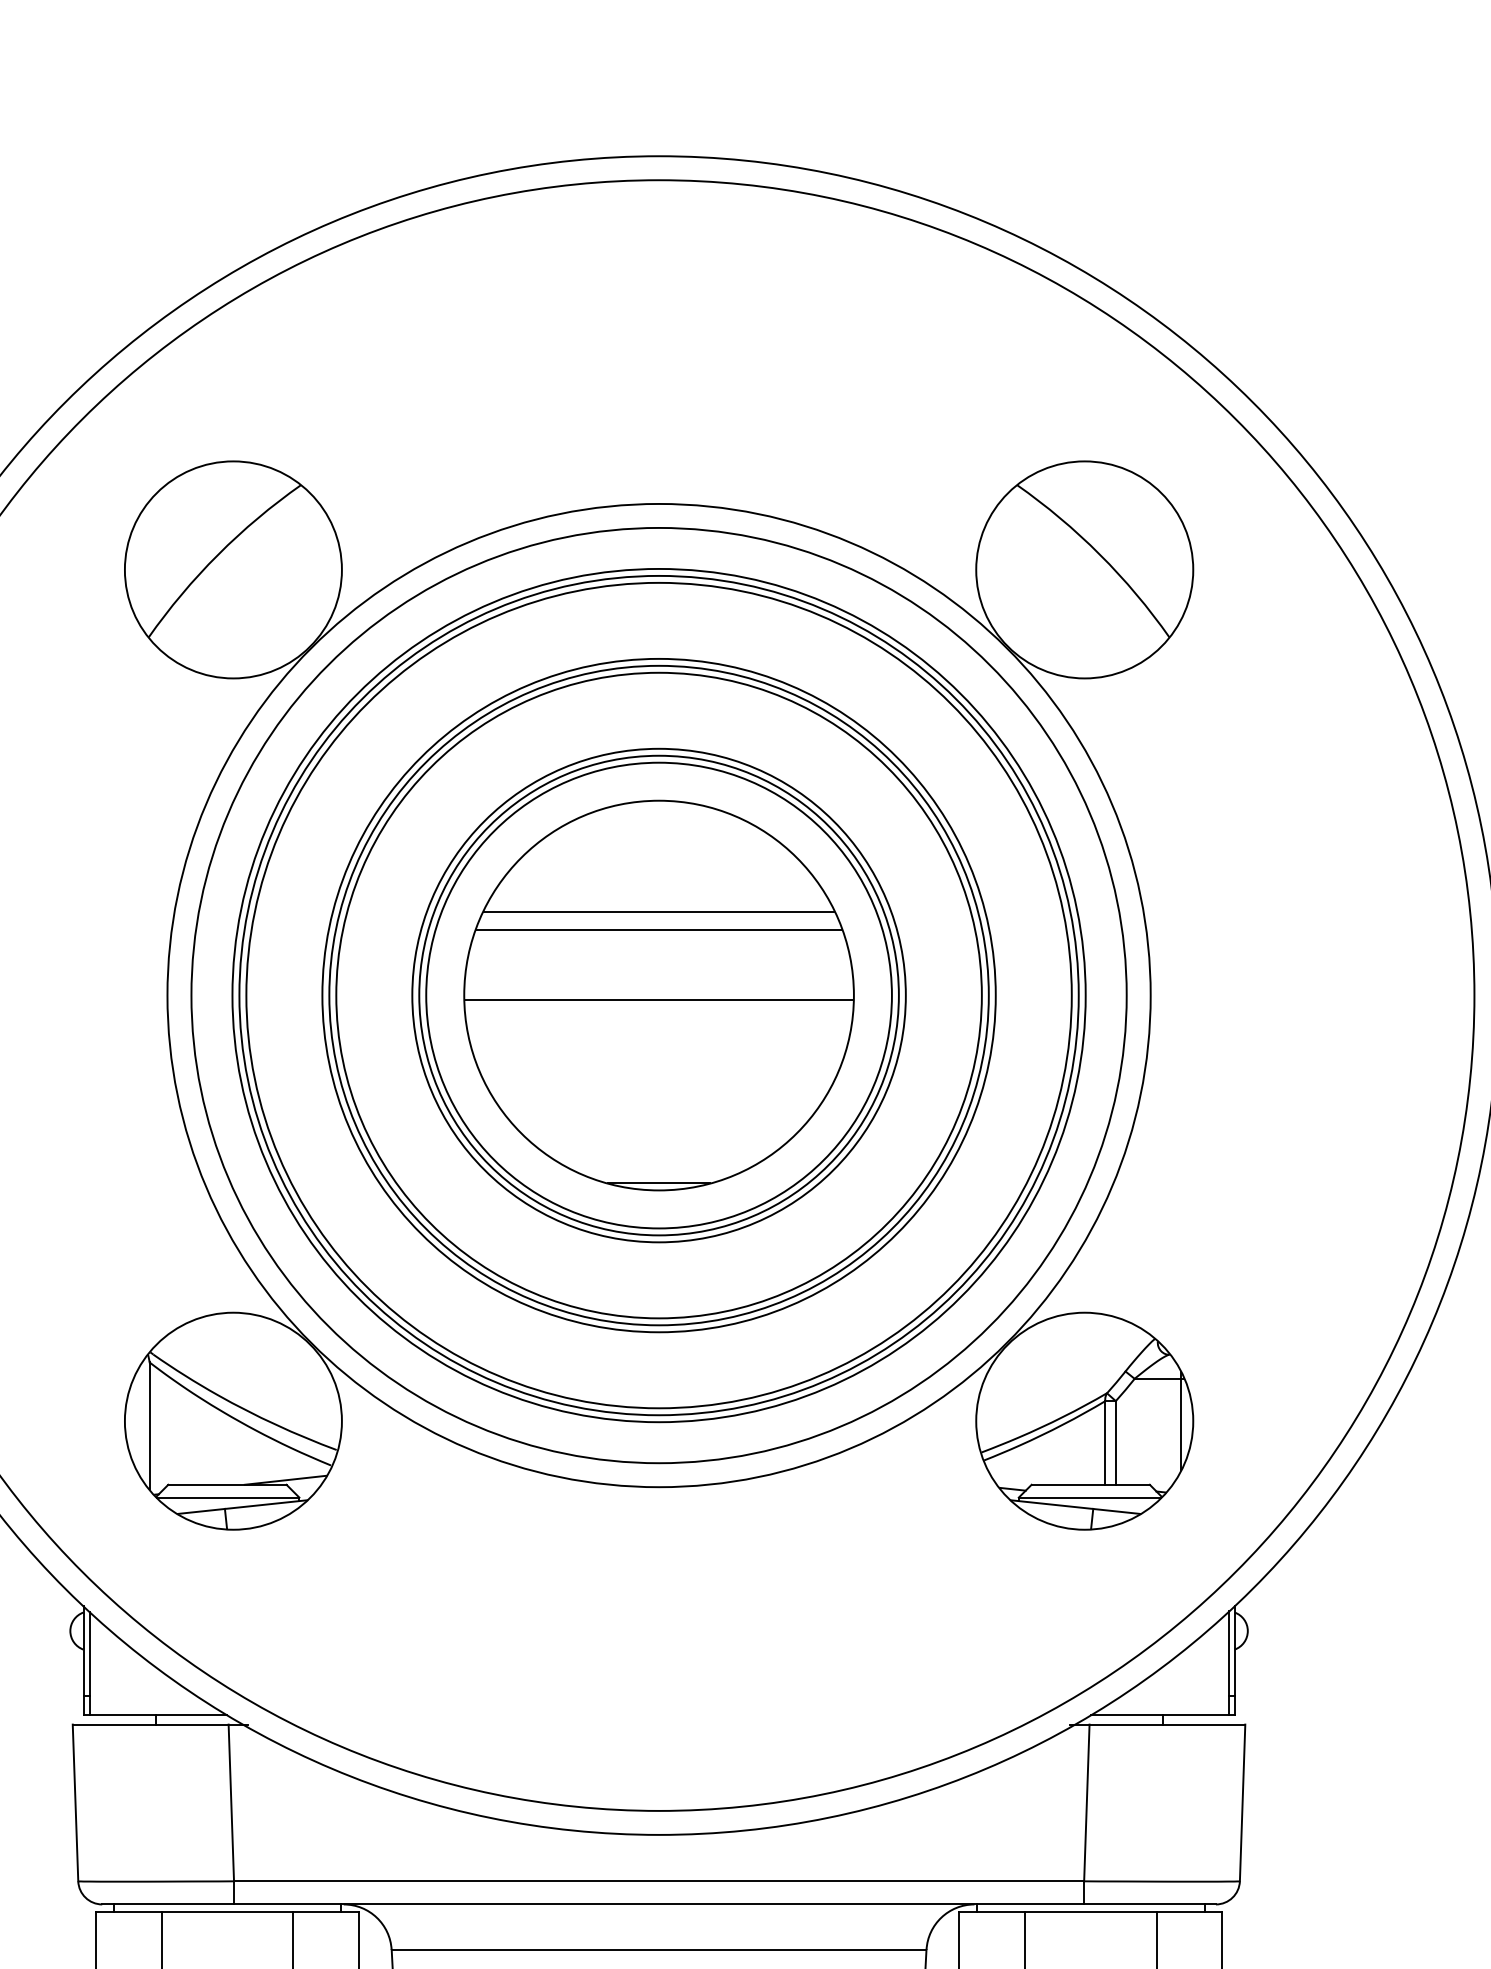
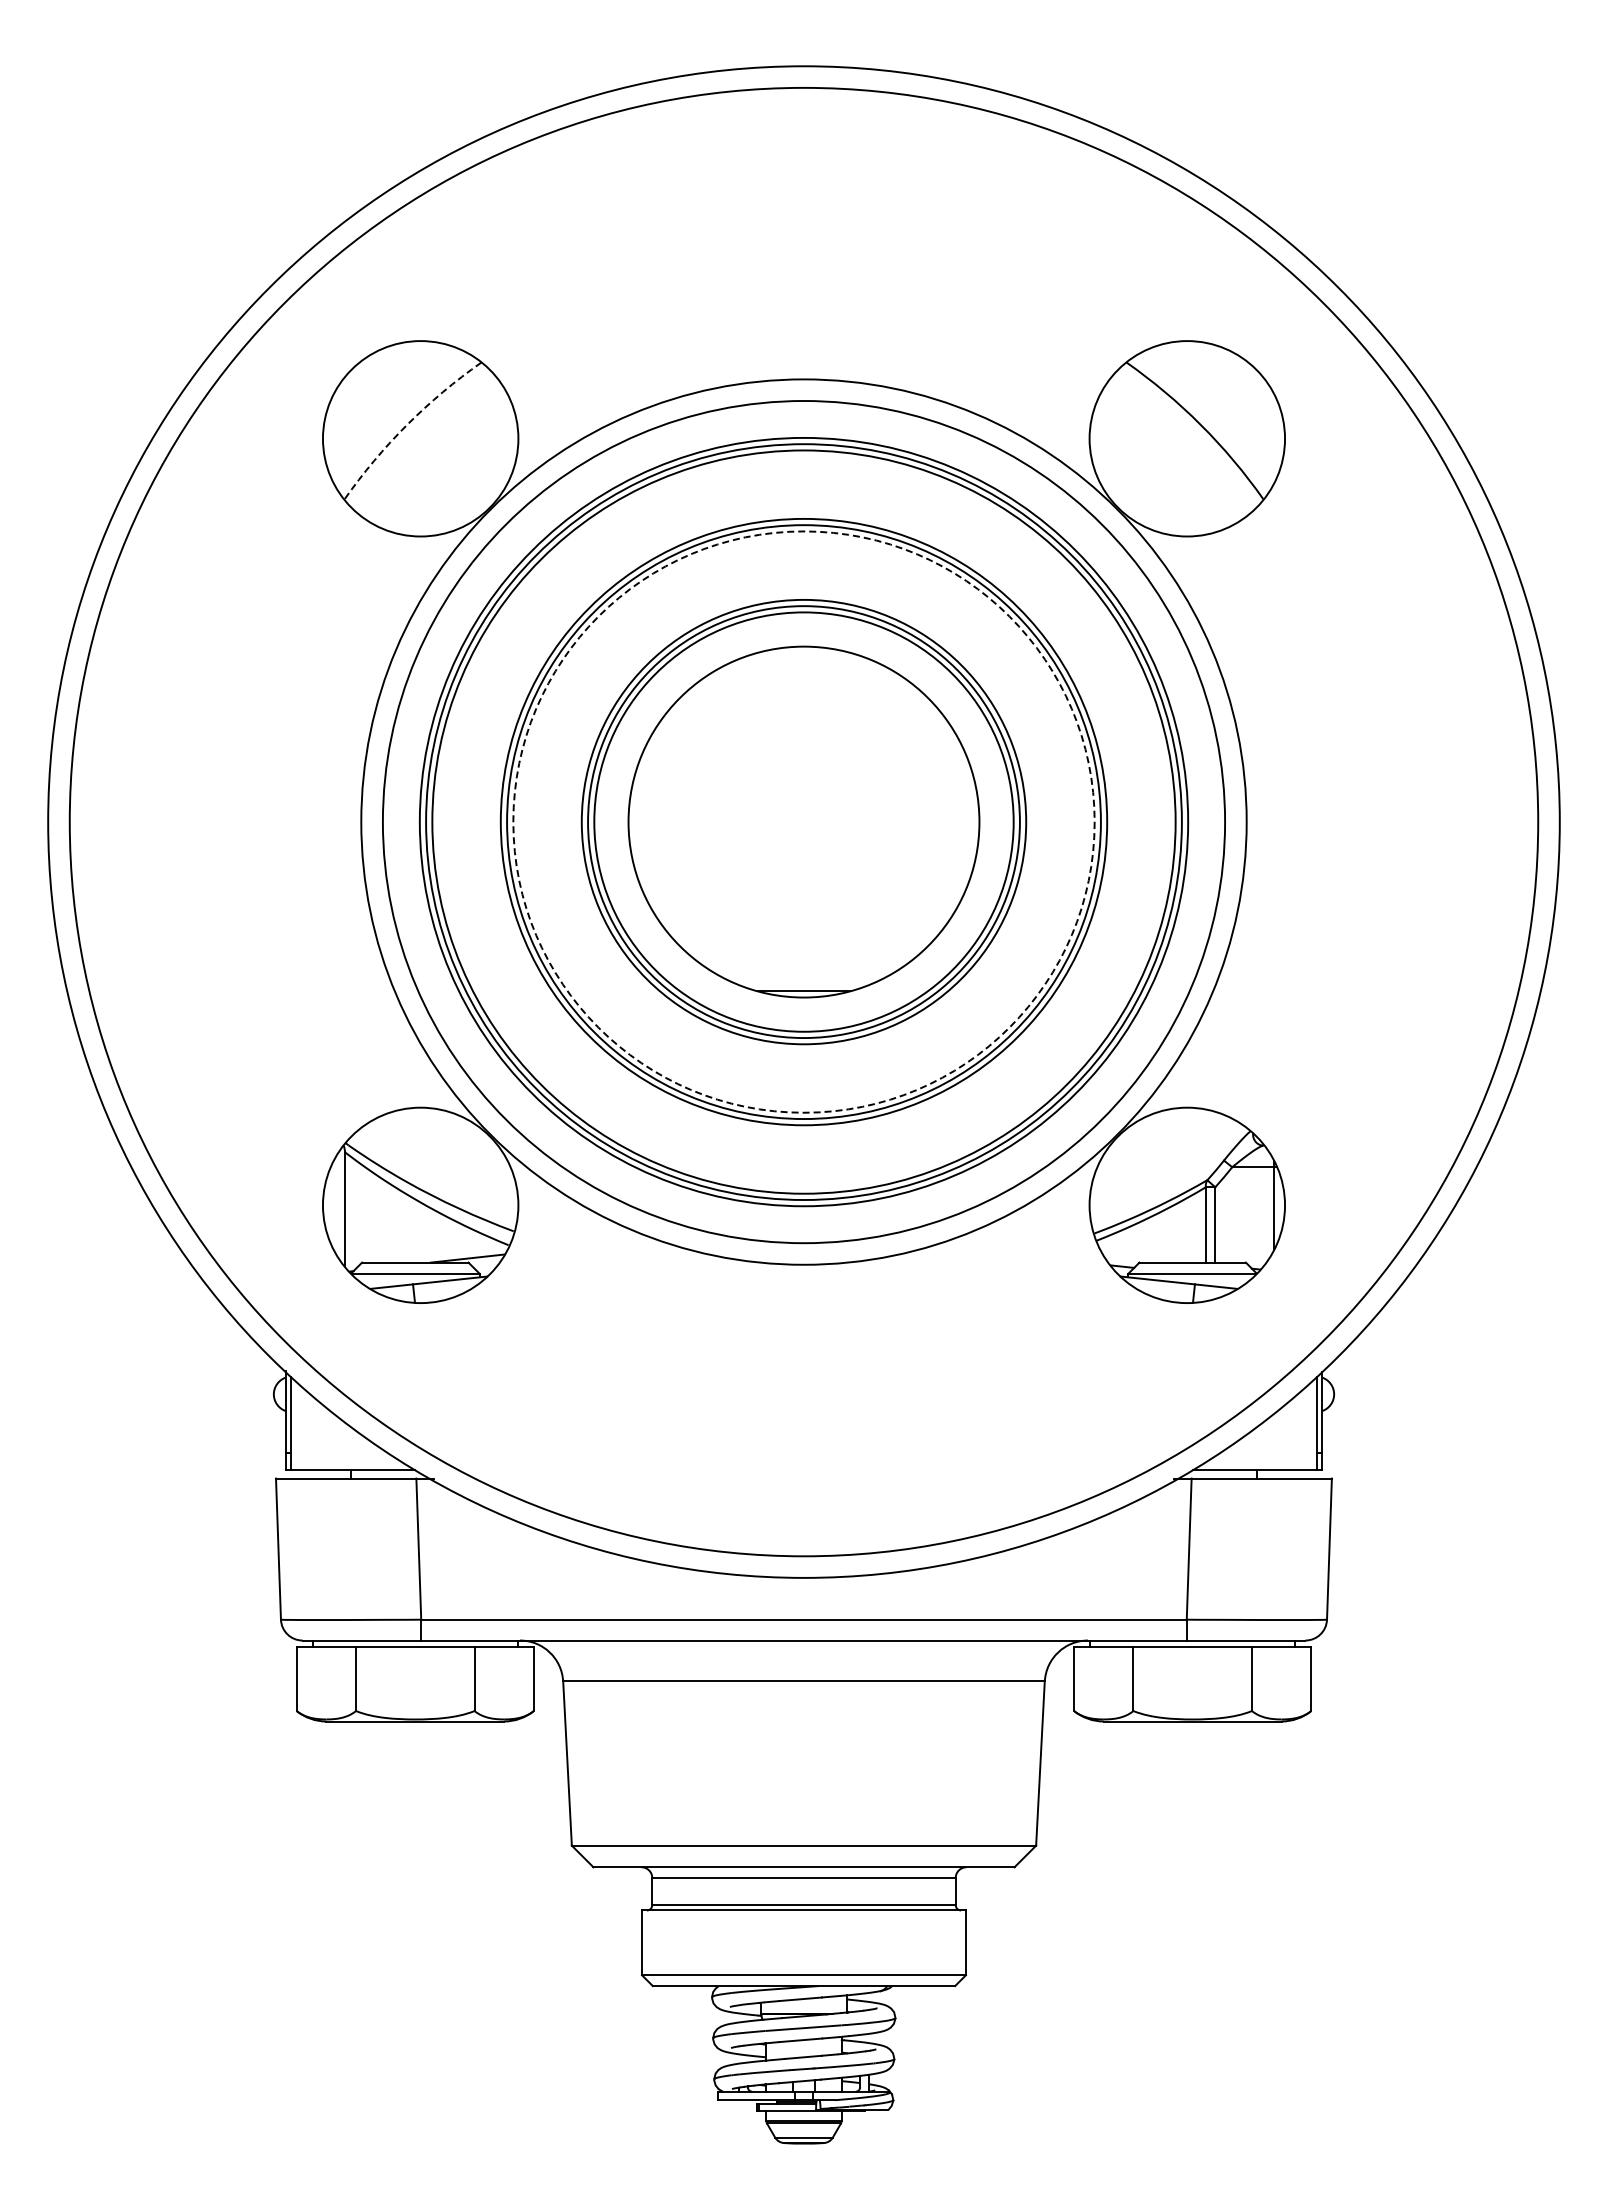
arc: (218, 555) -> (407, 425), solid -> dashed
line: (658, 911) -> (803, 746), removed
line: (658, 929) -> (803, 762), removed
circle: (658, 994) -> (803, 821), solid -> dashed
line: (658, 999) -> (803, 825), removed

